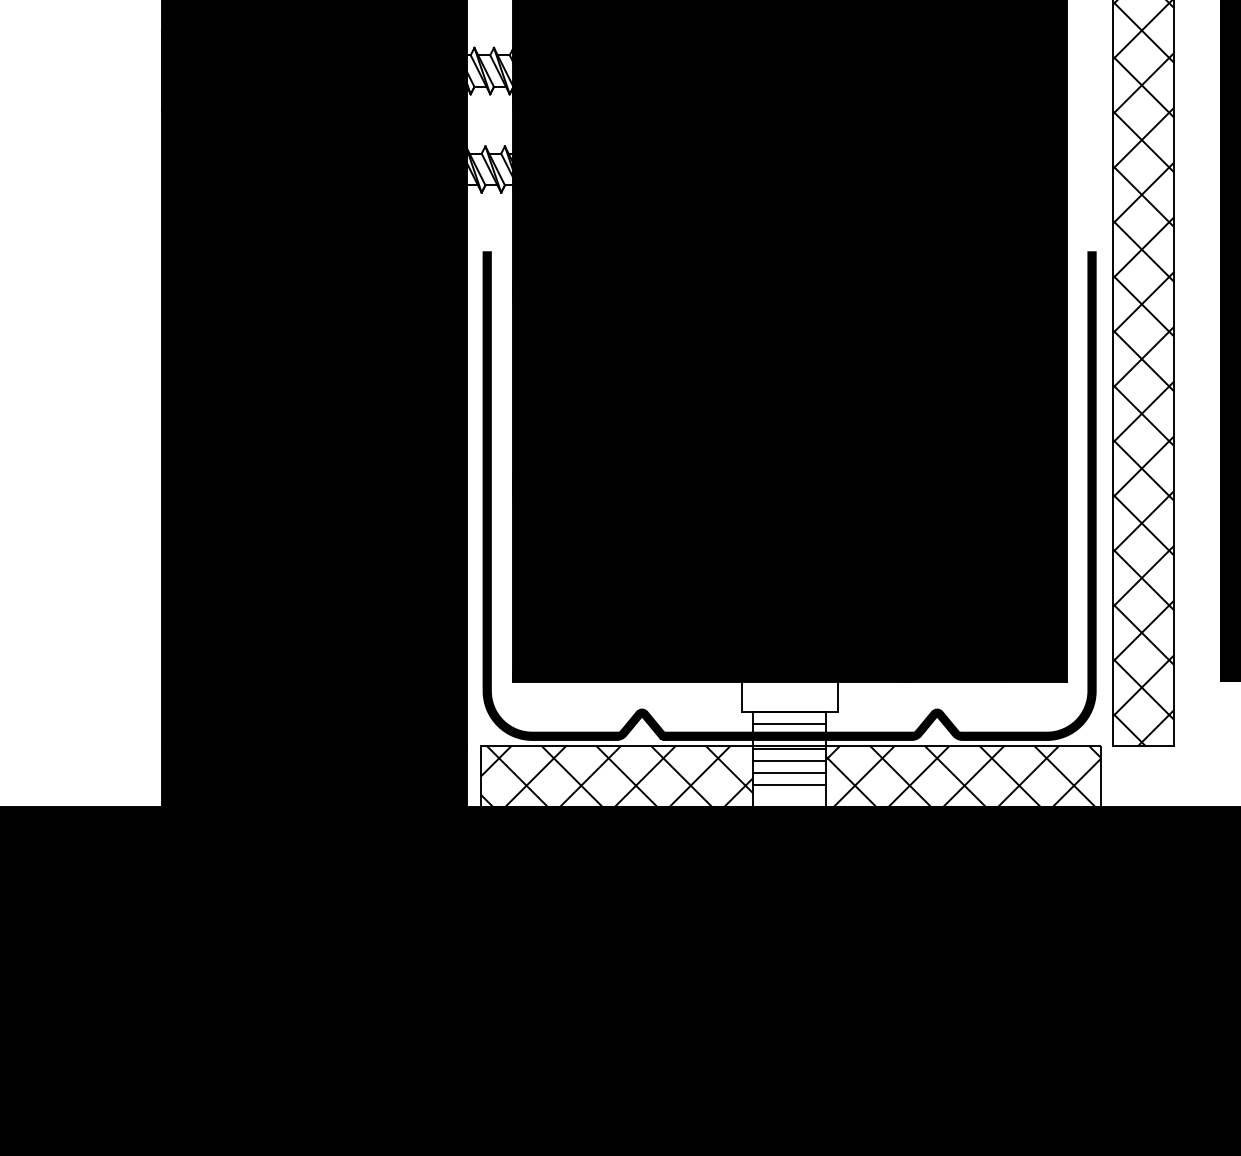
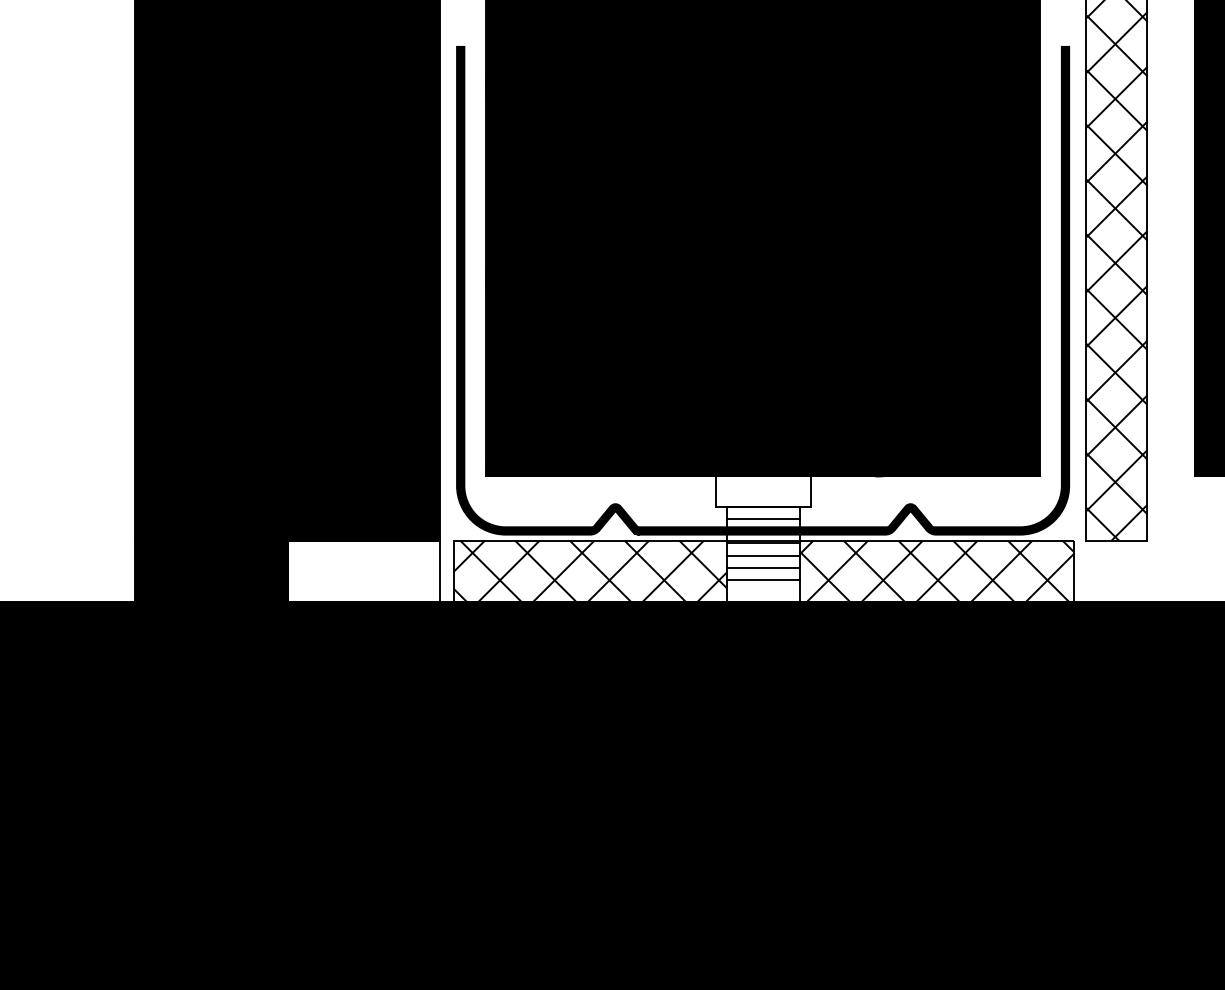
fill: (390, 776) -> (363, 571), removed

